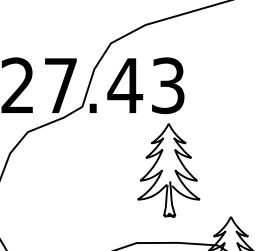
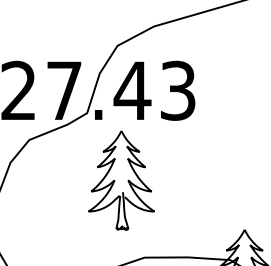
part: (168, 170) -> (121, 180), moved

